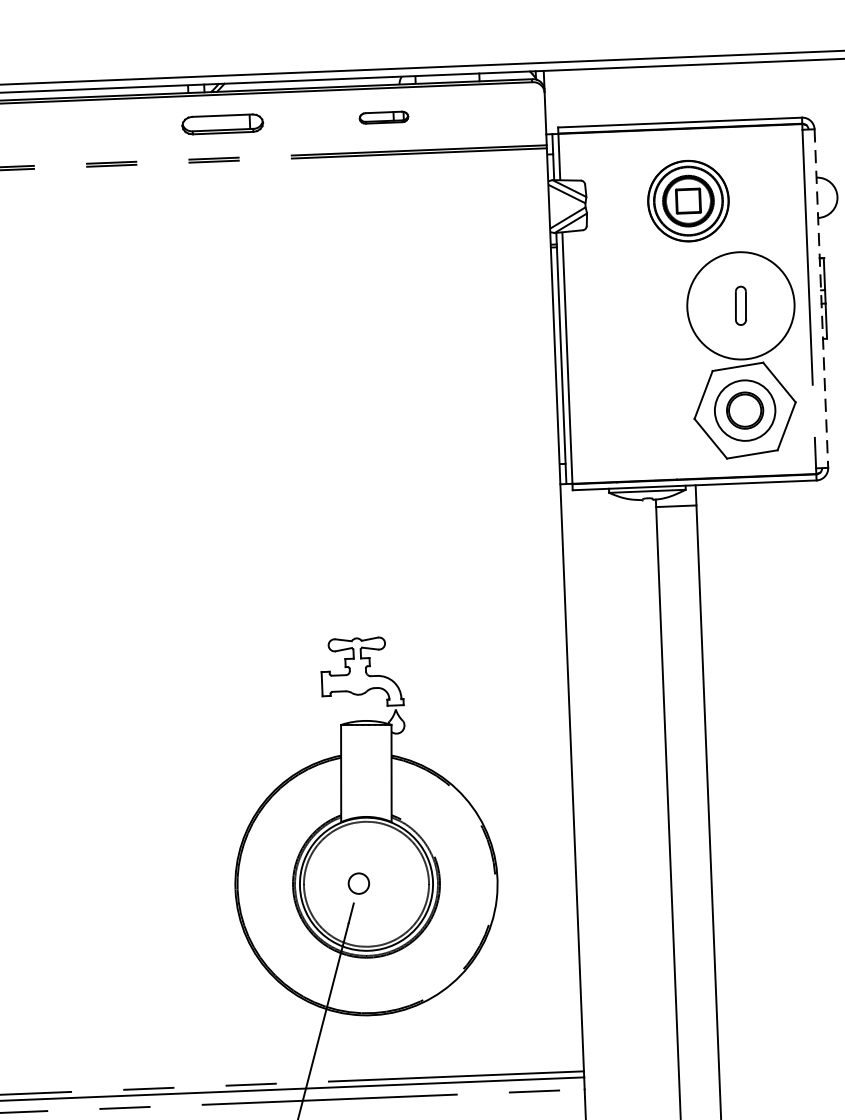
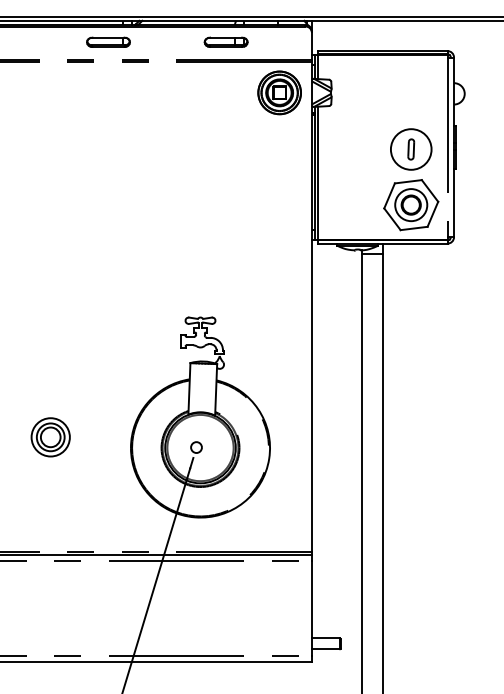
part: (382, 116) -> (225, 41), size x1.67
part: (222, 122) -> (108, 41), moved
part: (688, 200) -> (279, 92), moved
line: (822, 298) -> (454, 147), dashed -> solid
circle: (739, 305) -> (410, 149), size x0.71
part: (83, 875) -> (50, 437), added

